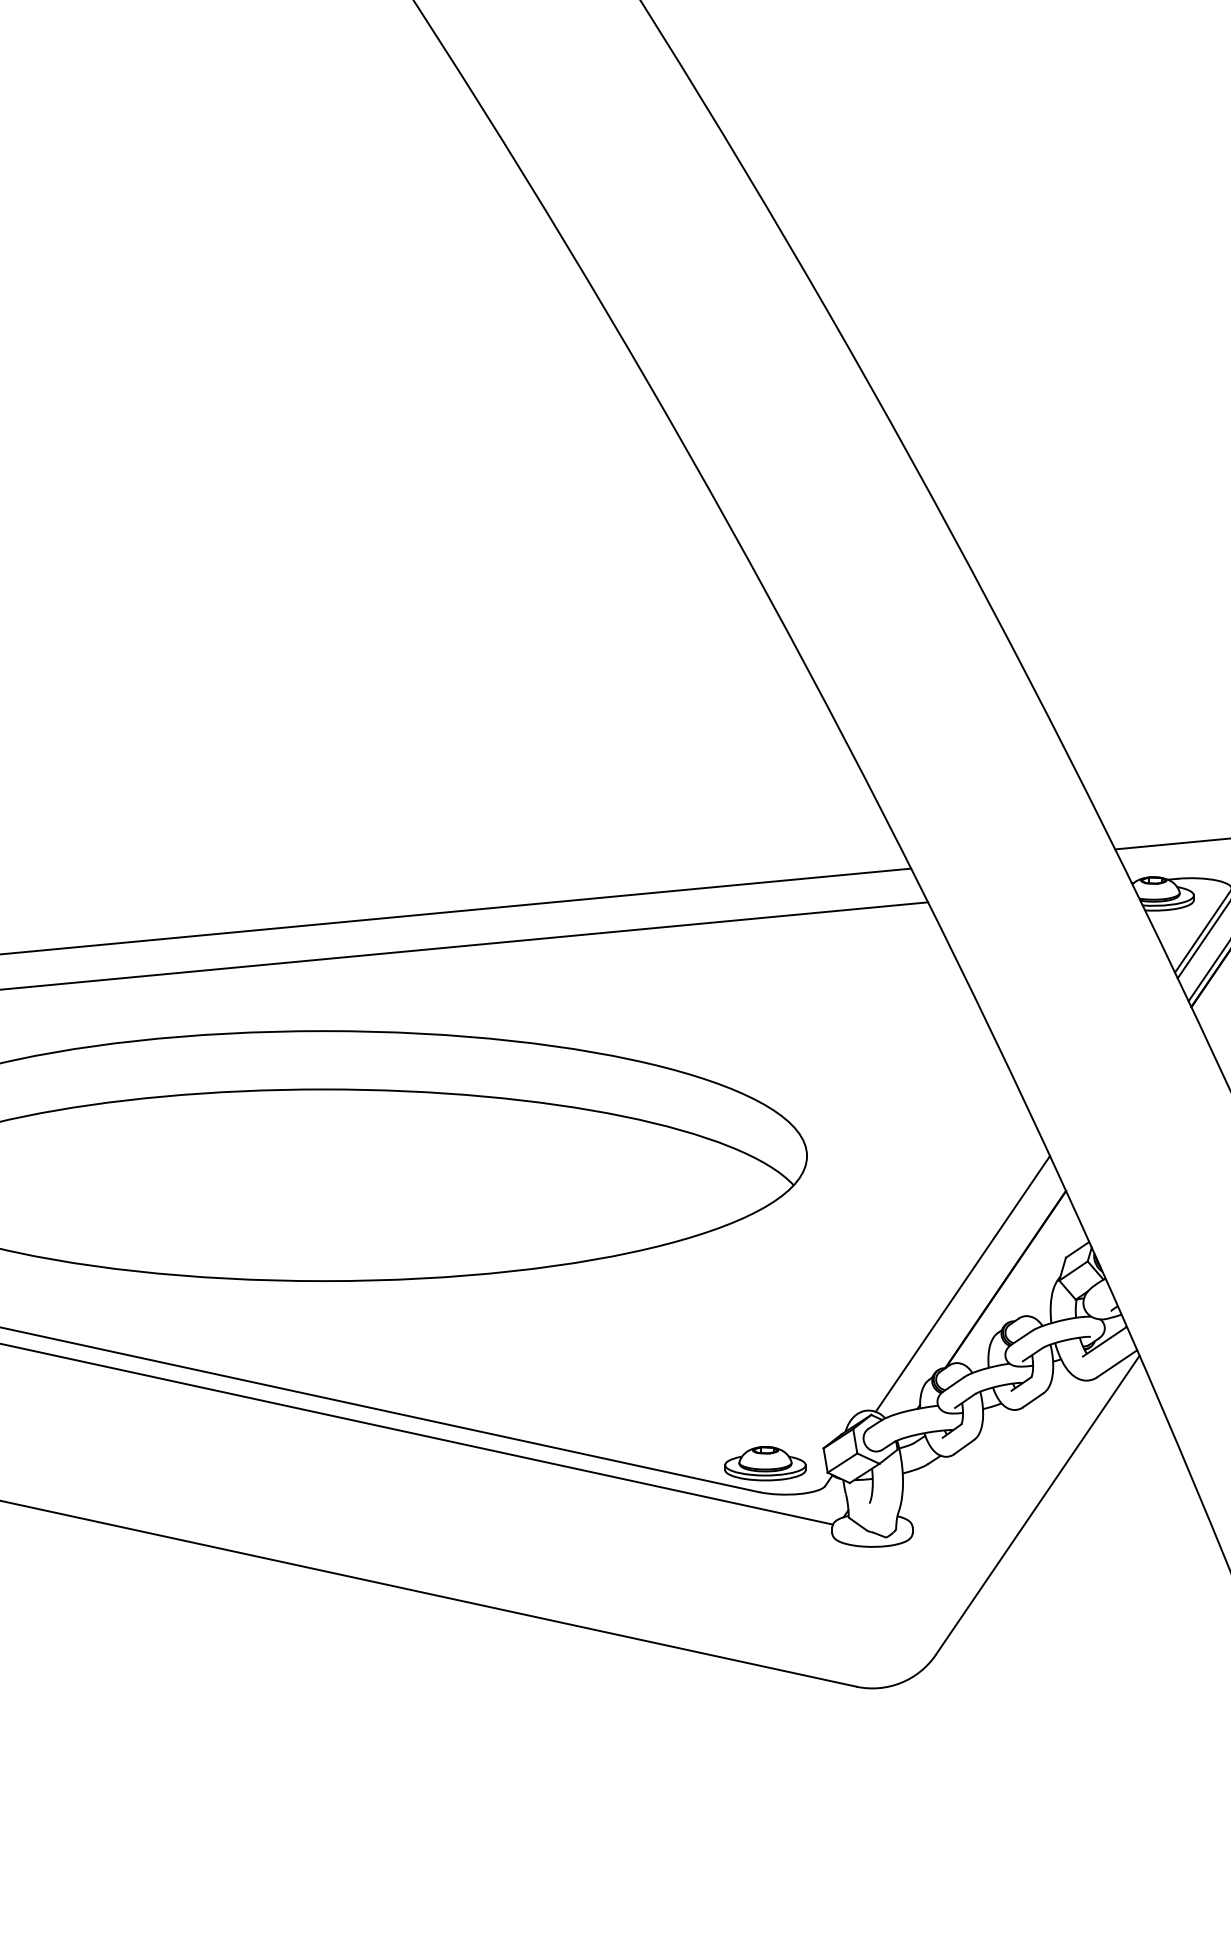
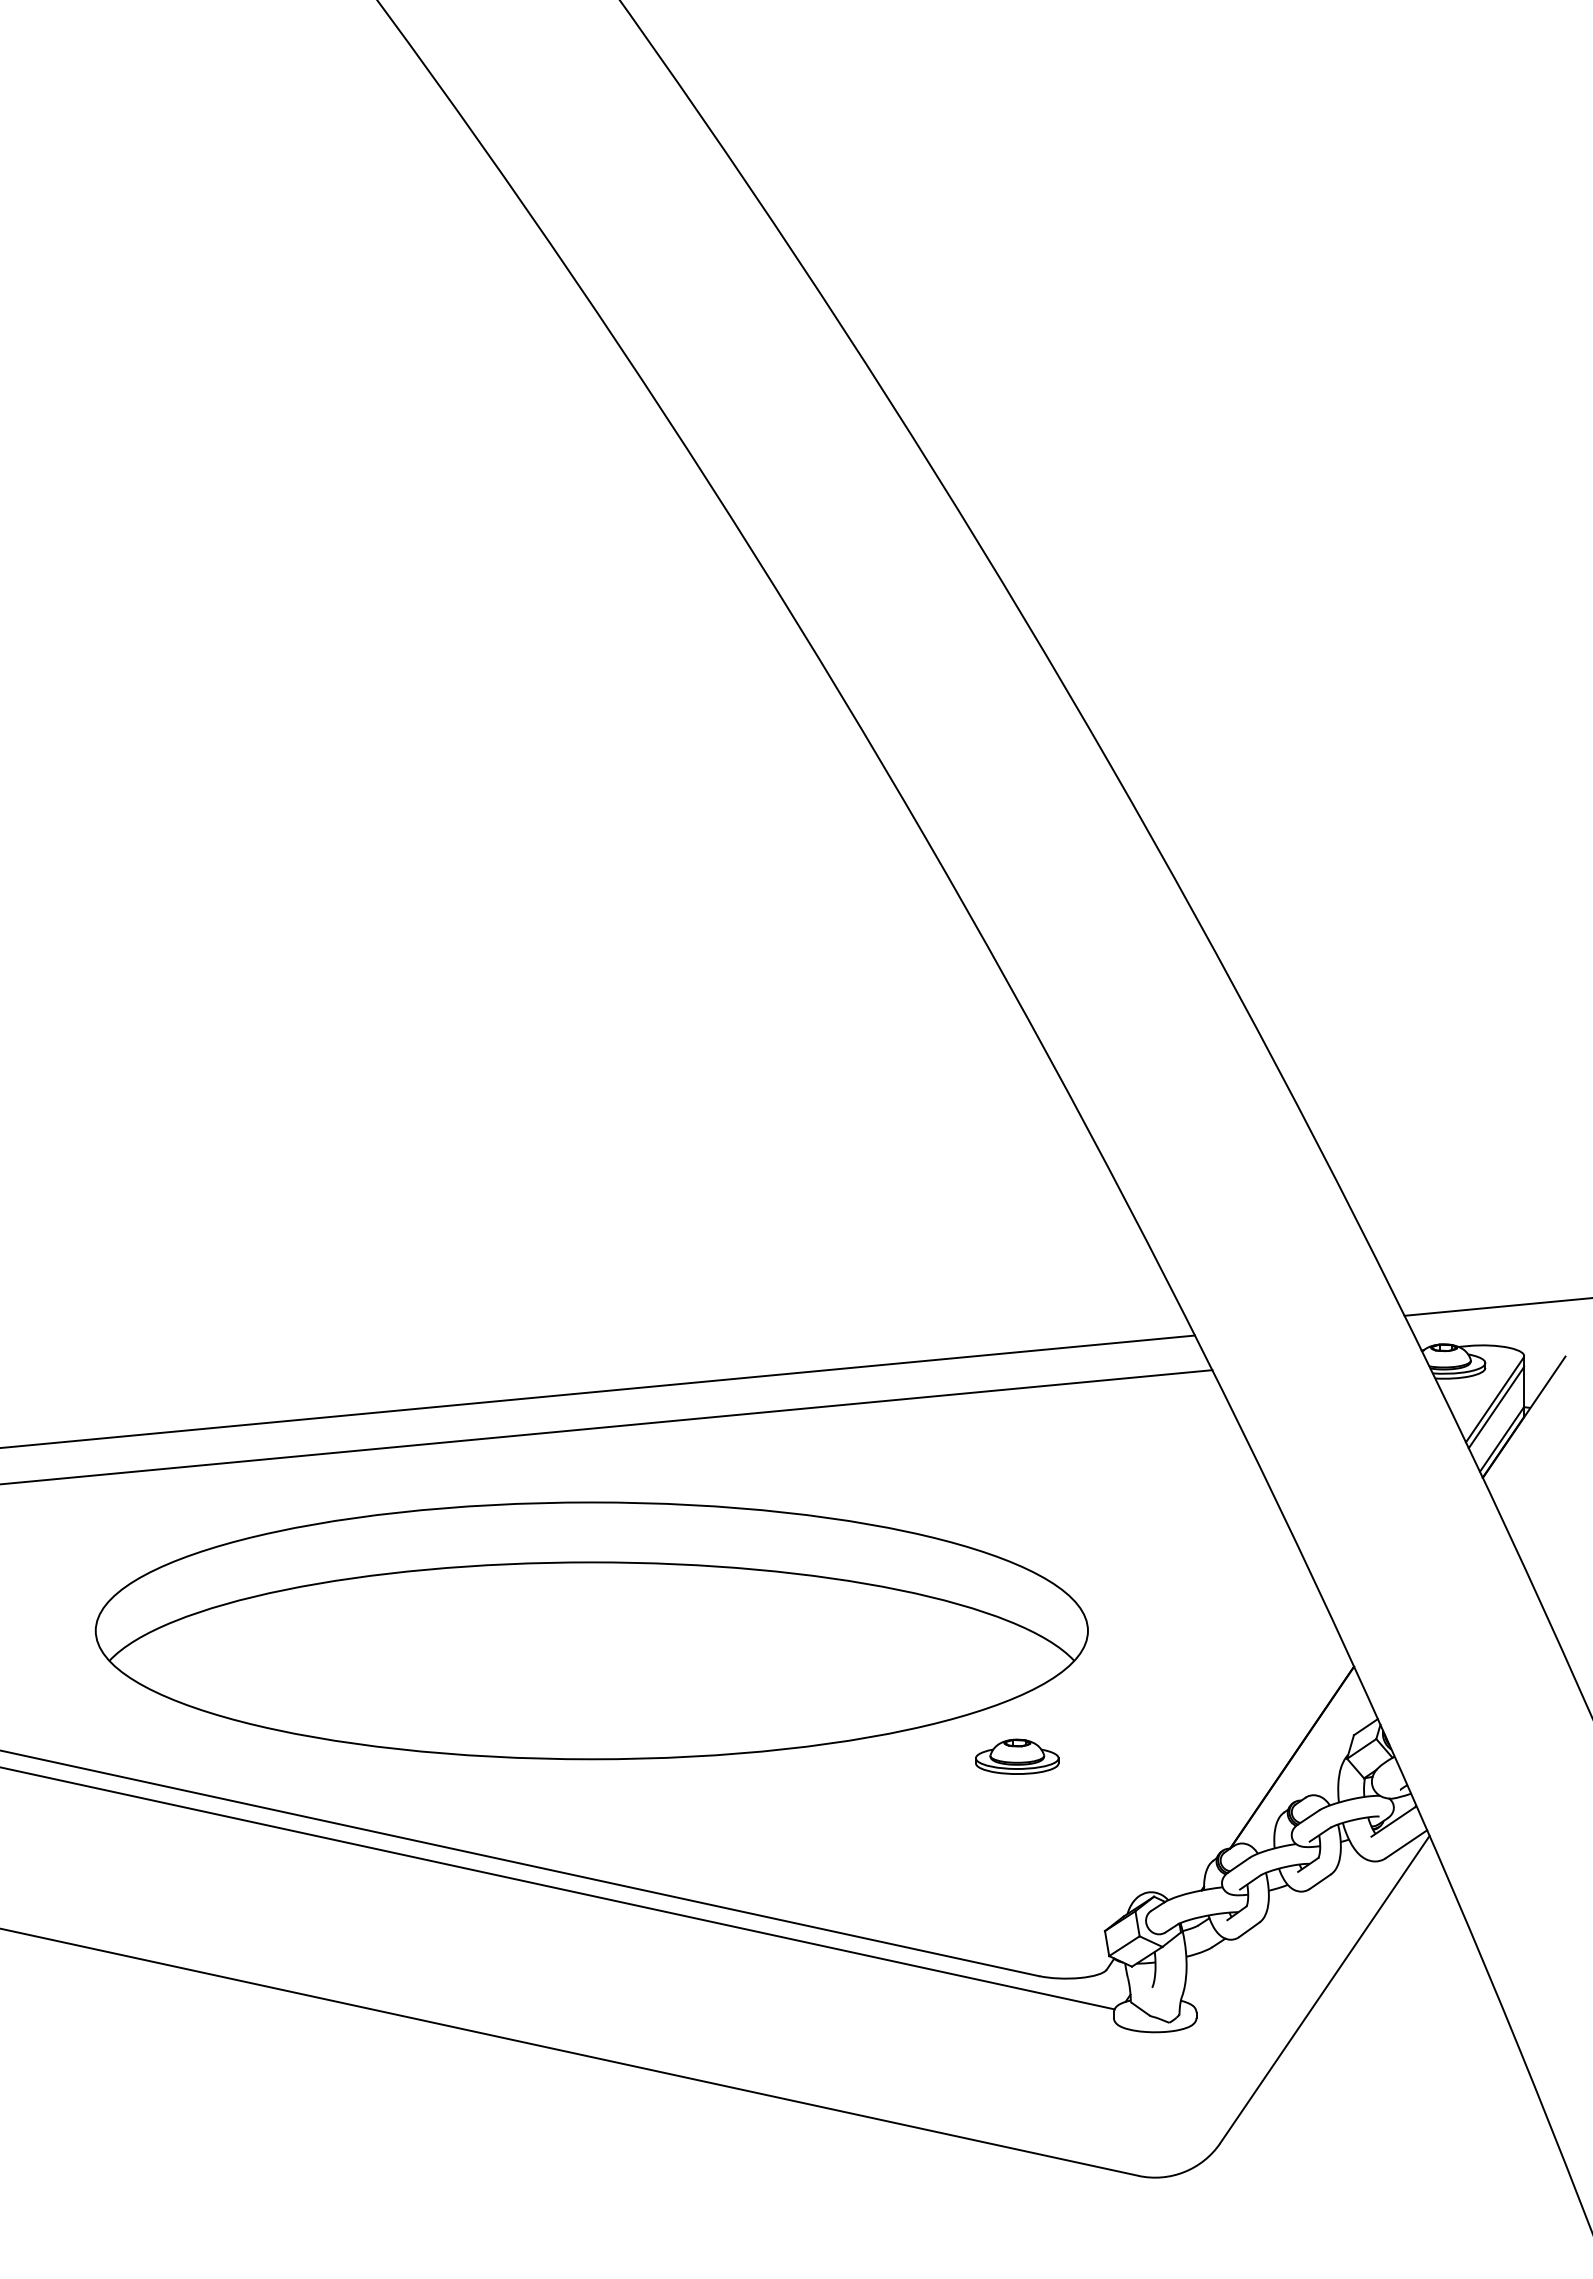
line: (962, 1283) -> (1247, 1761), removed
part: (765, 1463) -> (1017, 1756), moved

